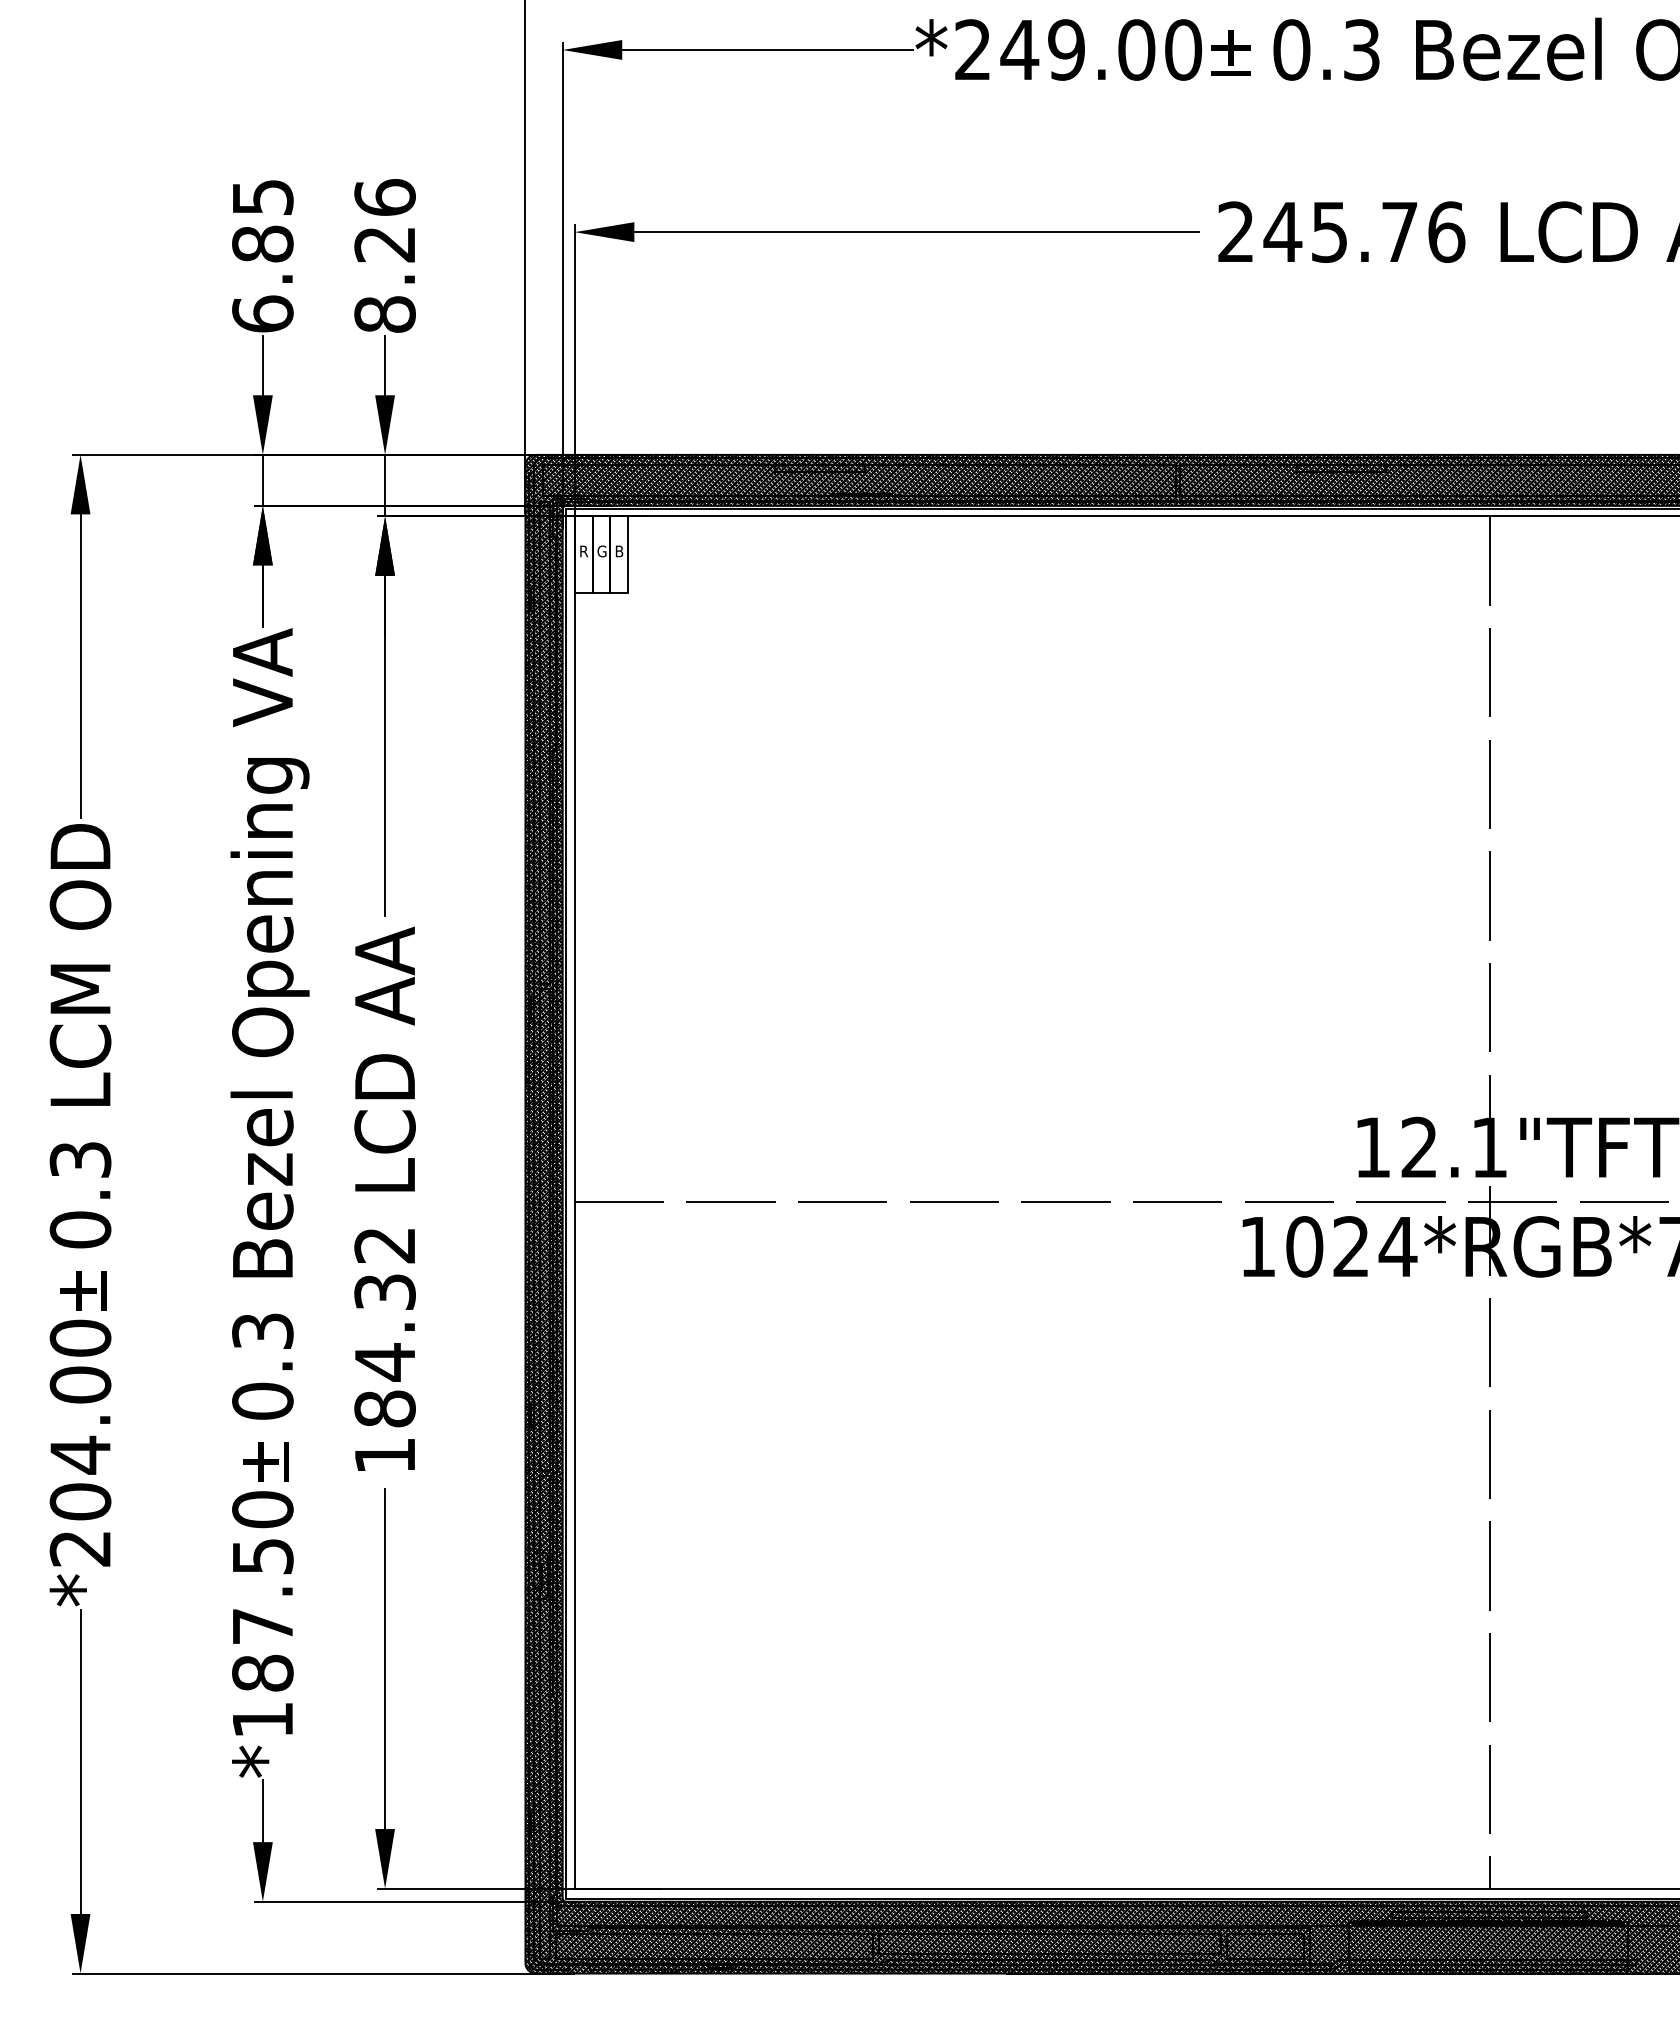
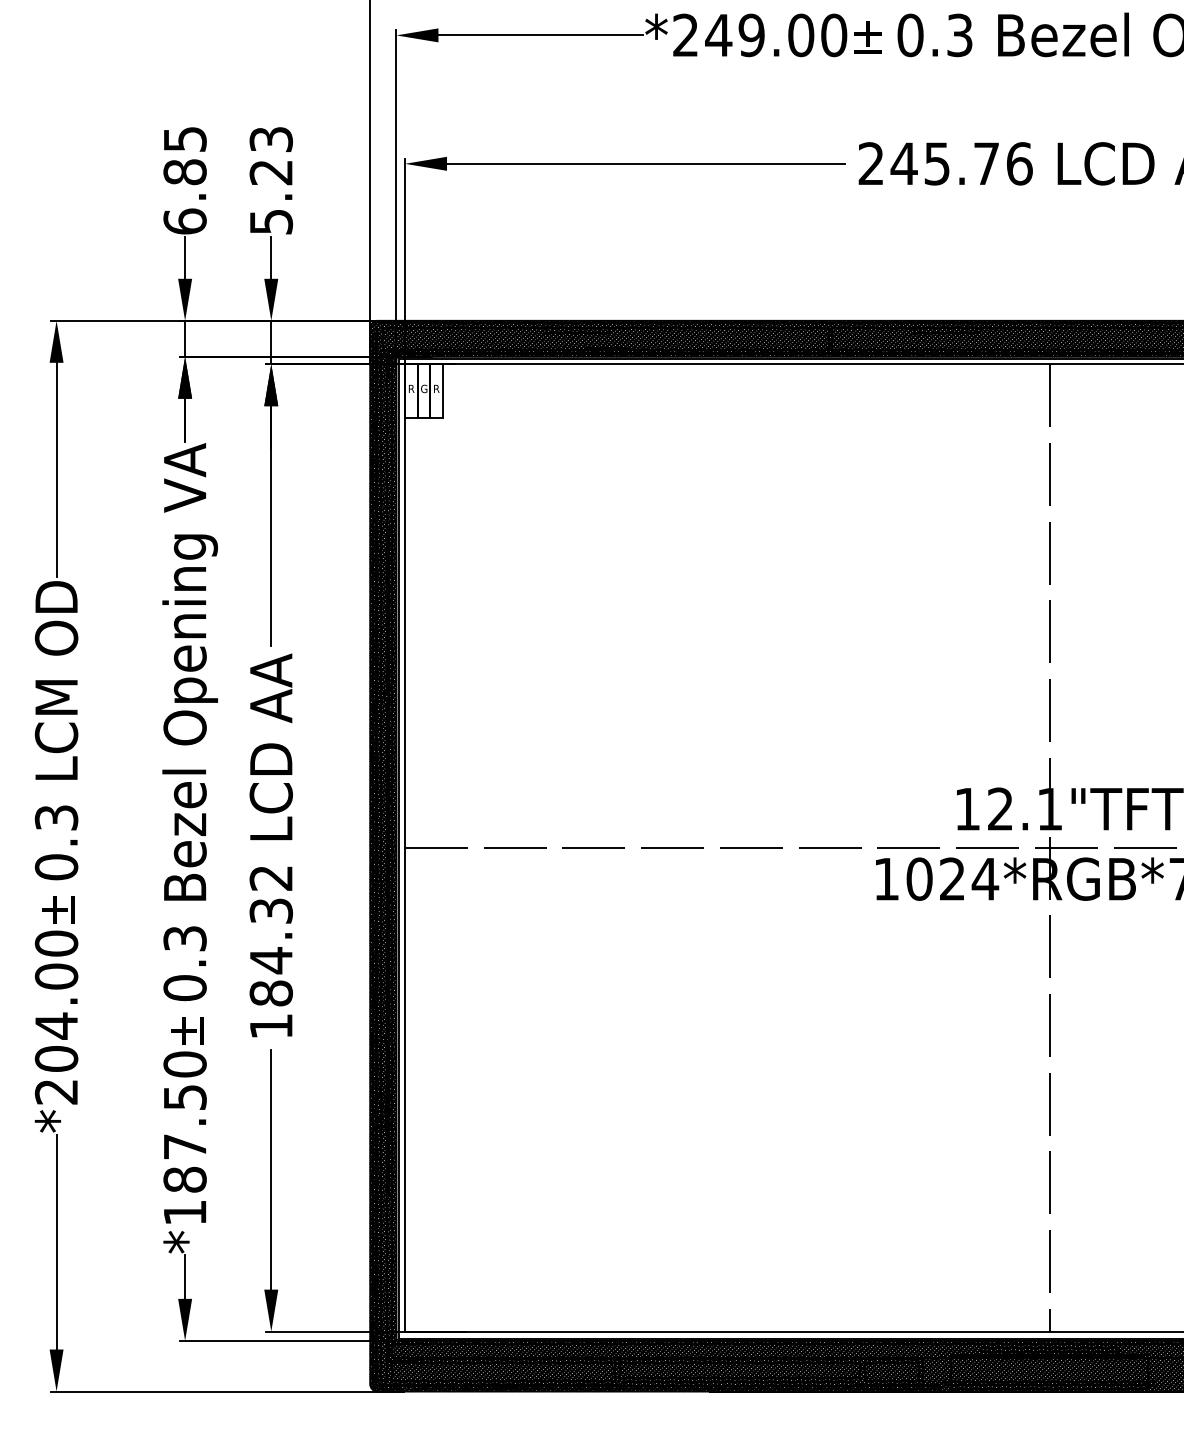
text: (384, 255) -> (270, 180), 8.26 -> 5.23
text: (620, 551) -> (437, 388), B -> R

